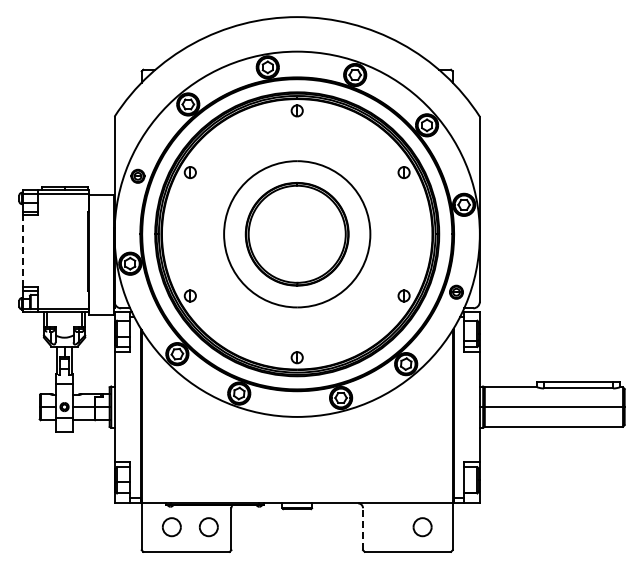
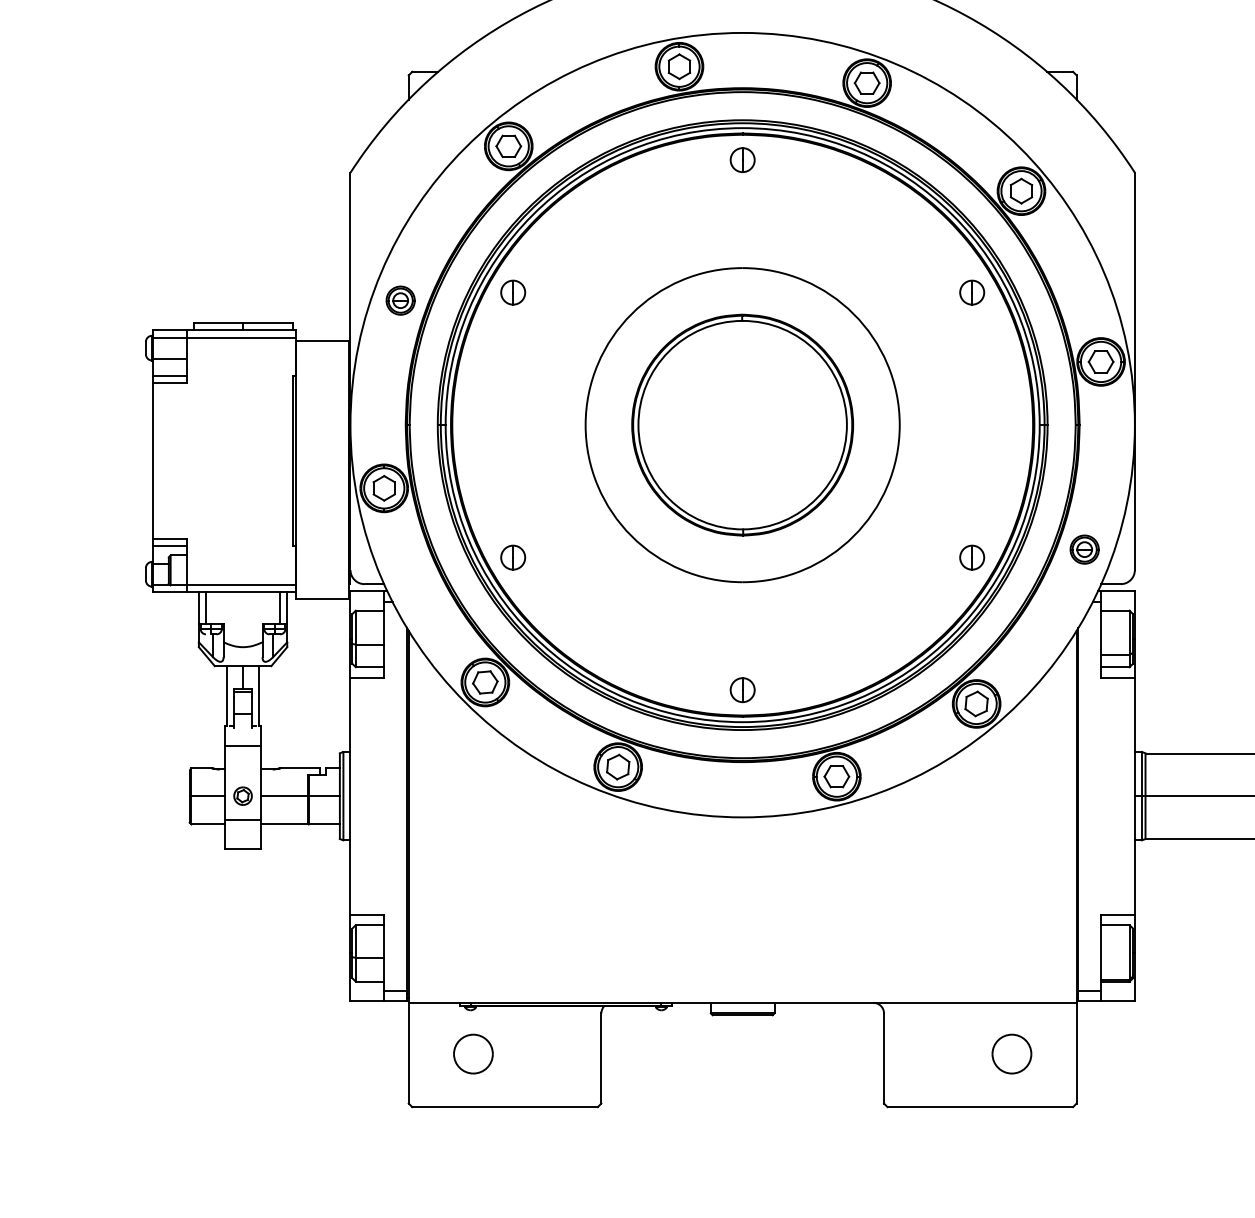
line: (22, 250) -> (152, 459), dashed -> solid
part: (208, 527) -> (552, 1054), removed
line: (363, 529) -> (884, 1059), dashed -> solid

